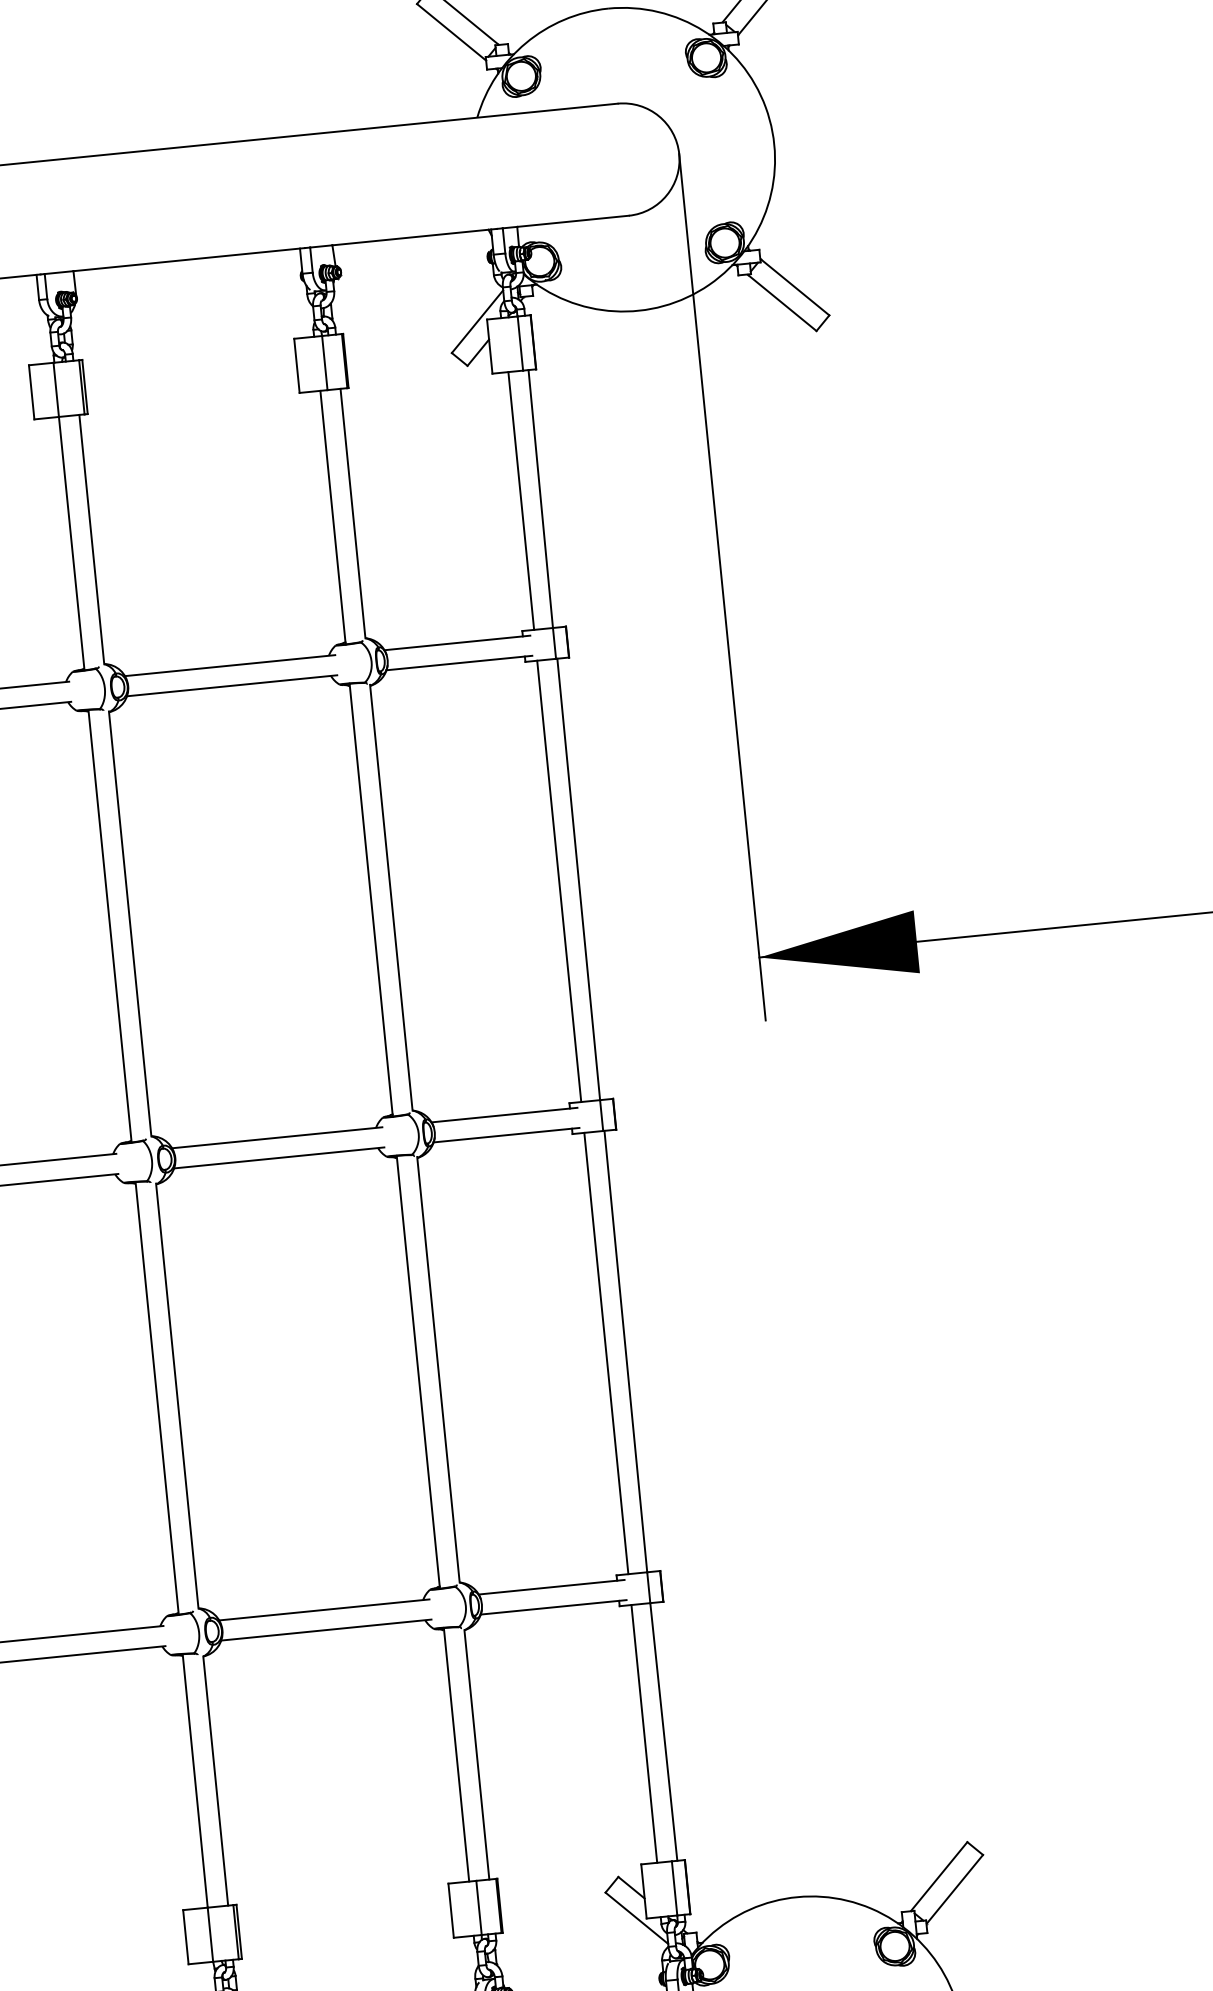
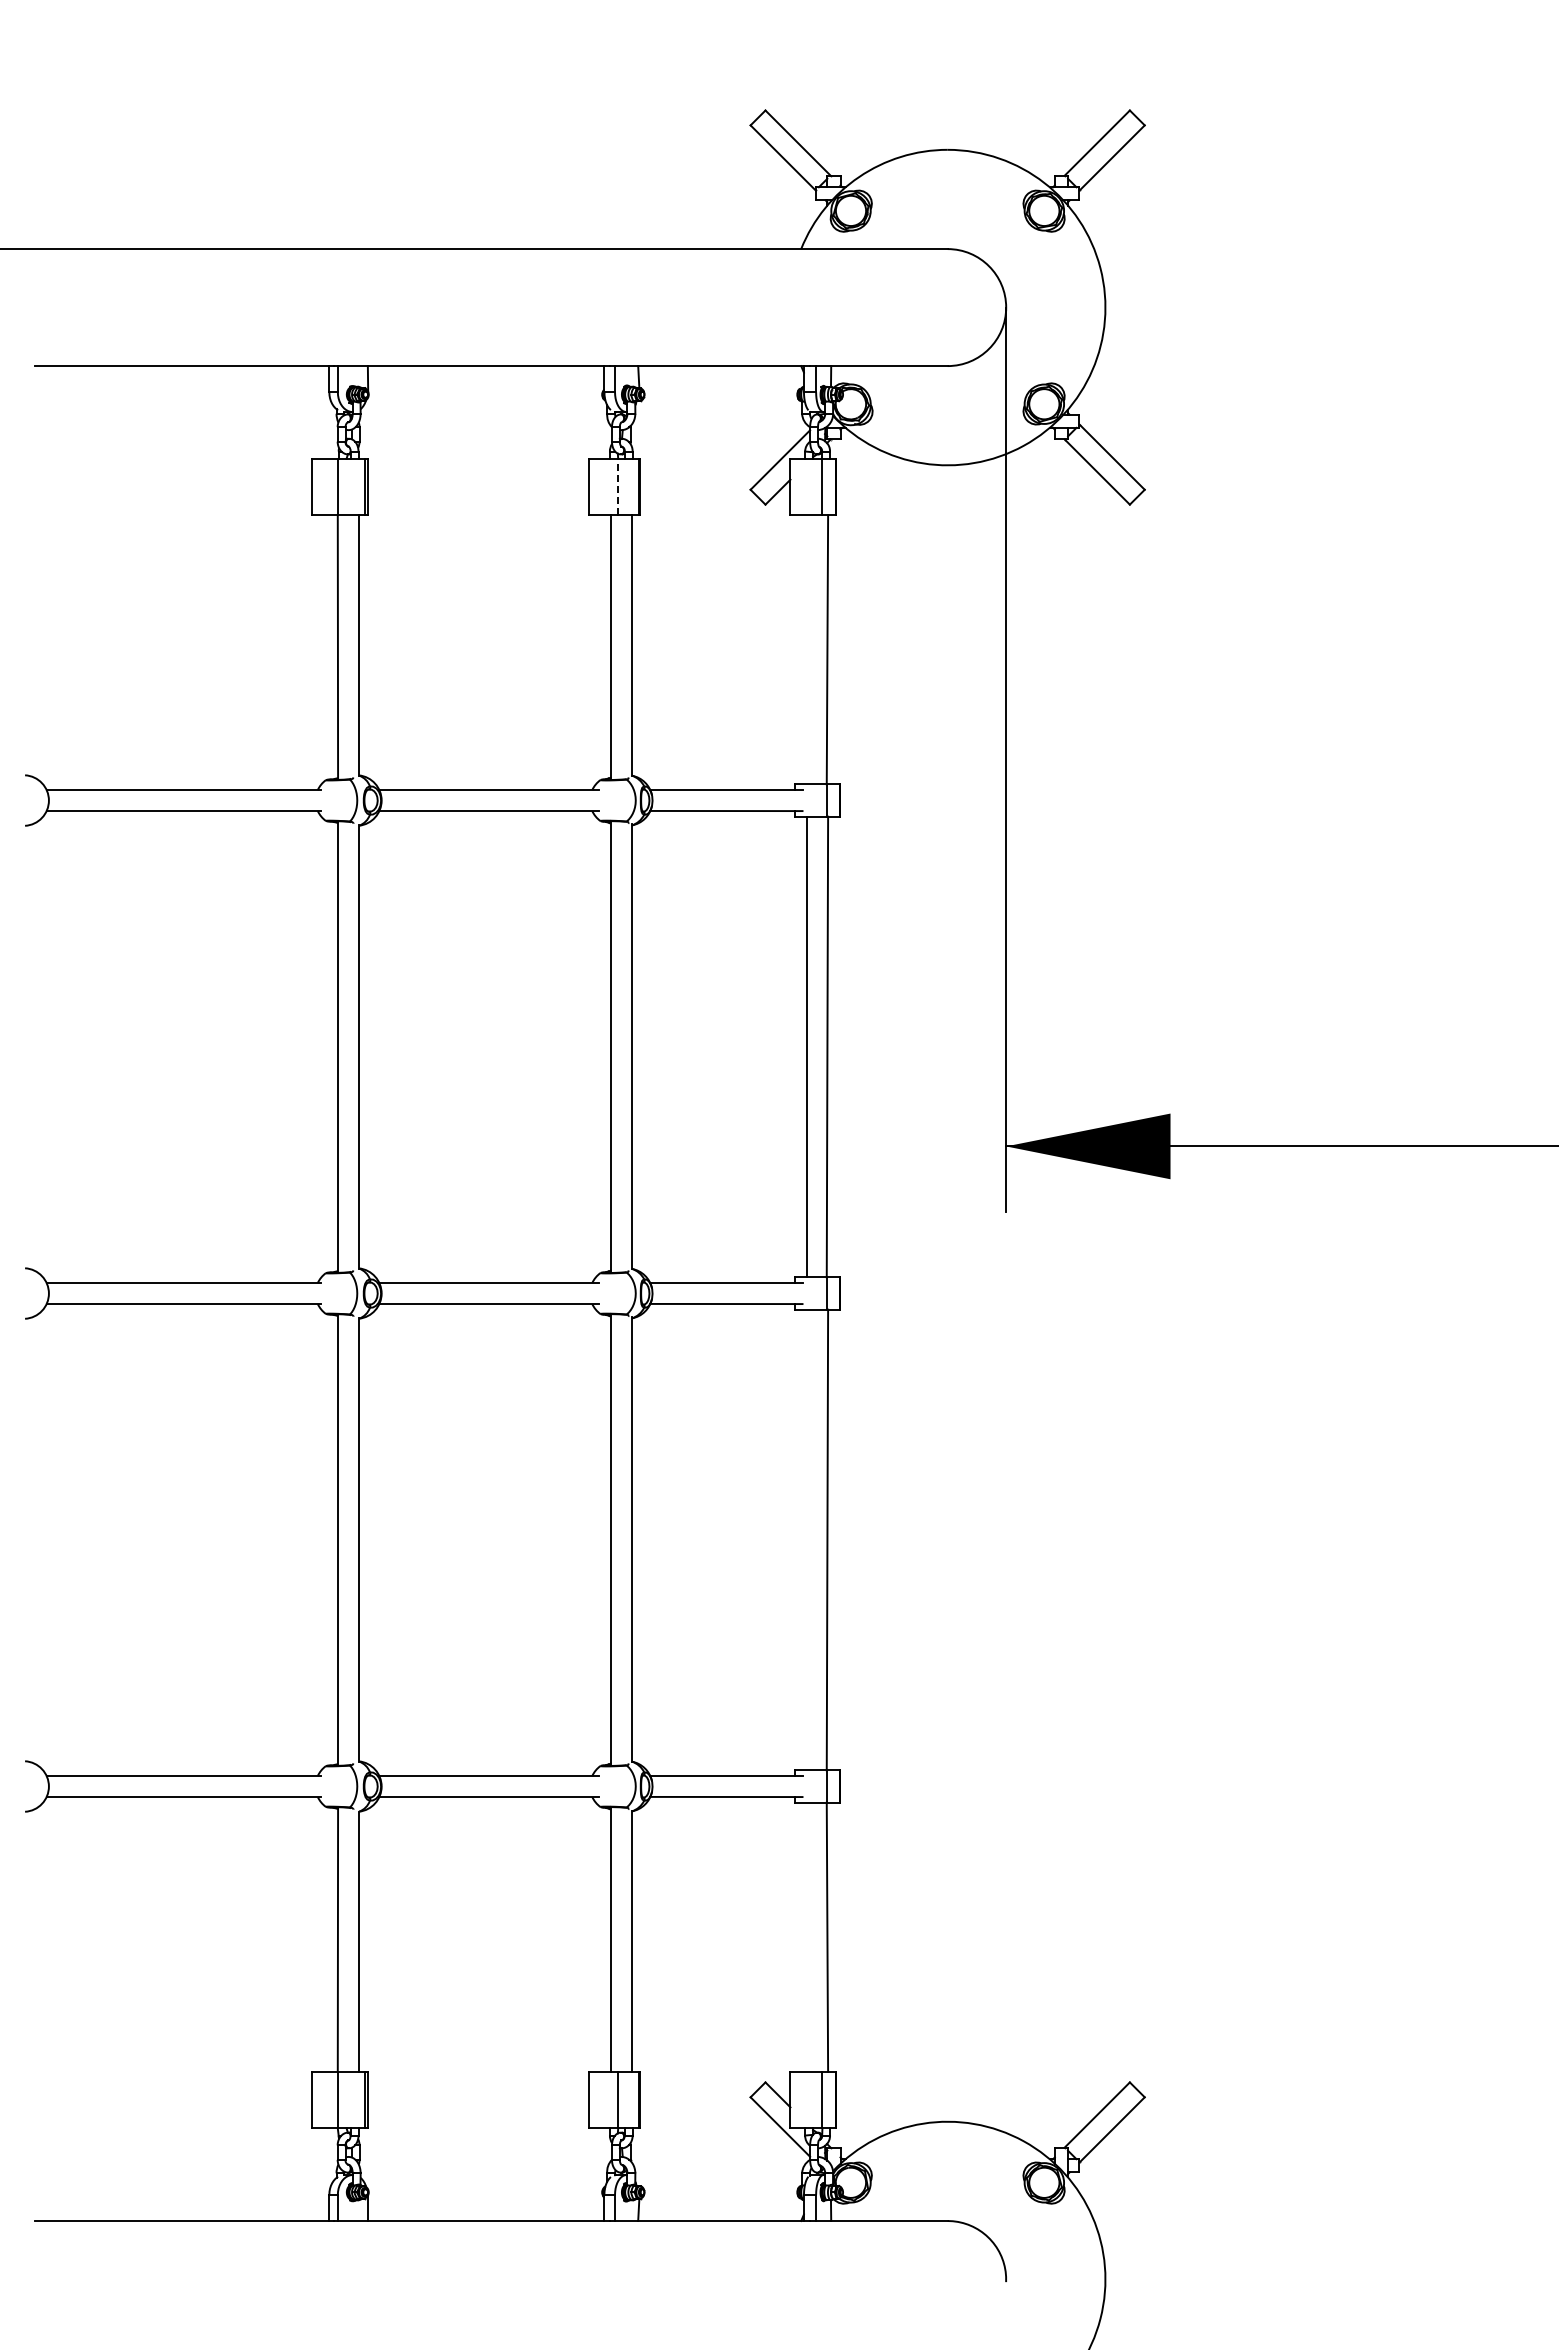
line: (325, 362) -> (618, 486), solid -> dashed
line: (521, 500) -> (807, 649), removed
line: (606, 1352) -> (807, 1539), removed
line: (644, 1733) -> (807, 1936), removed

